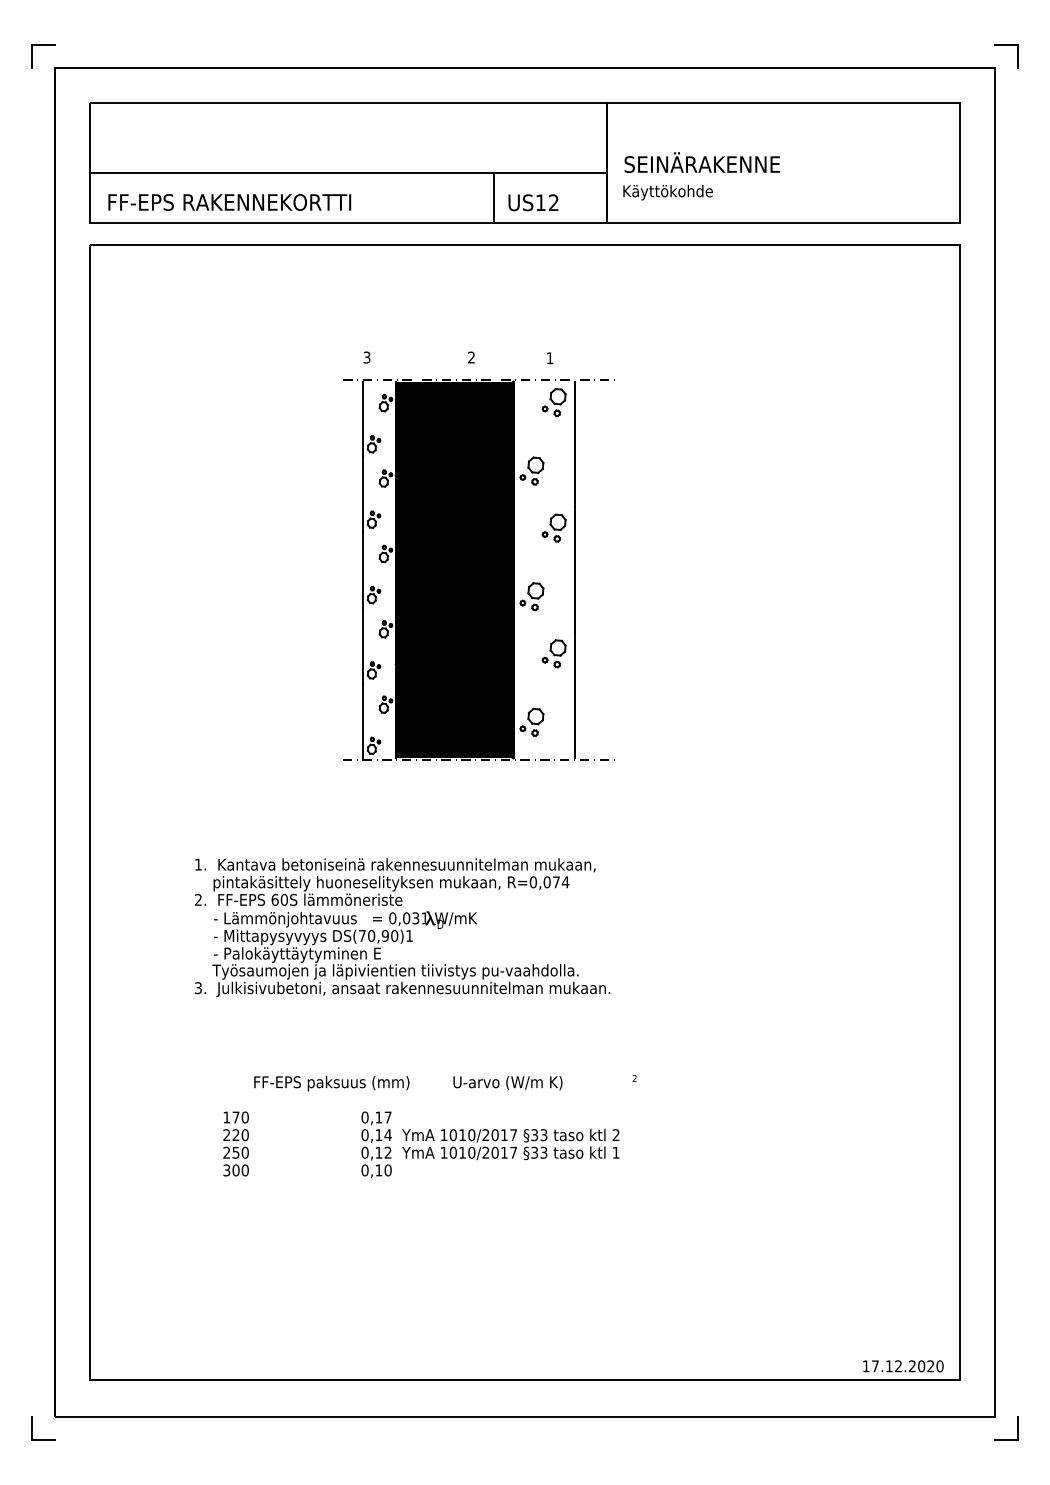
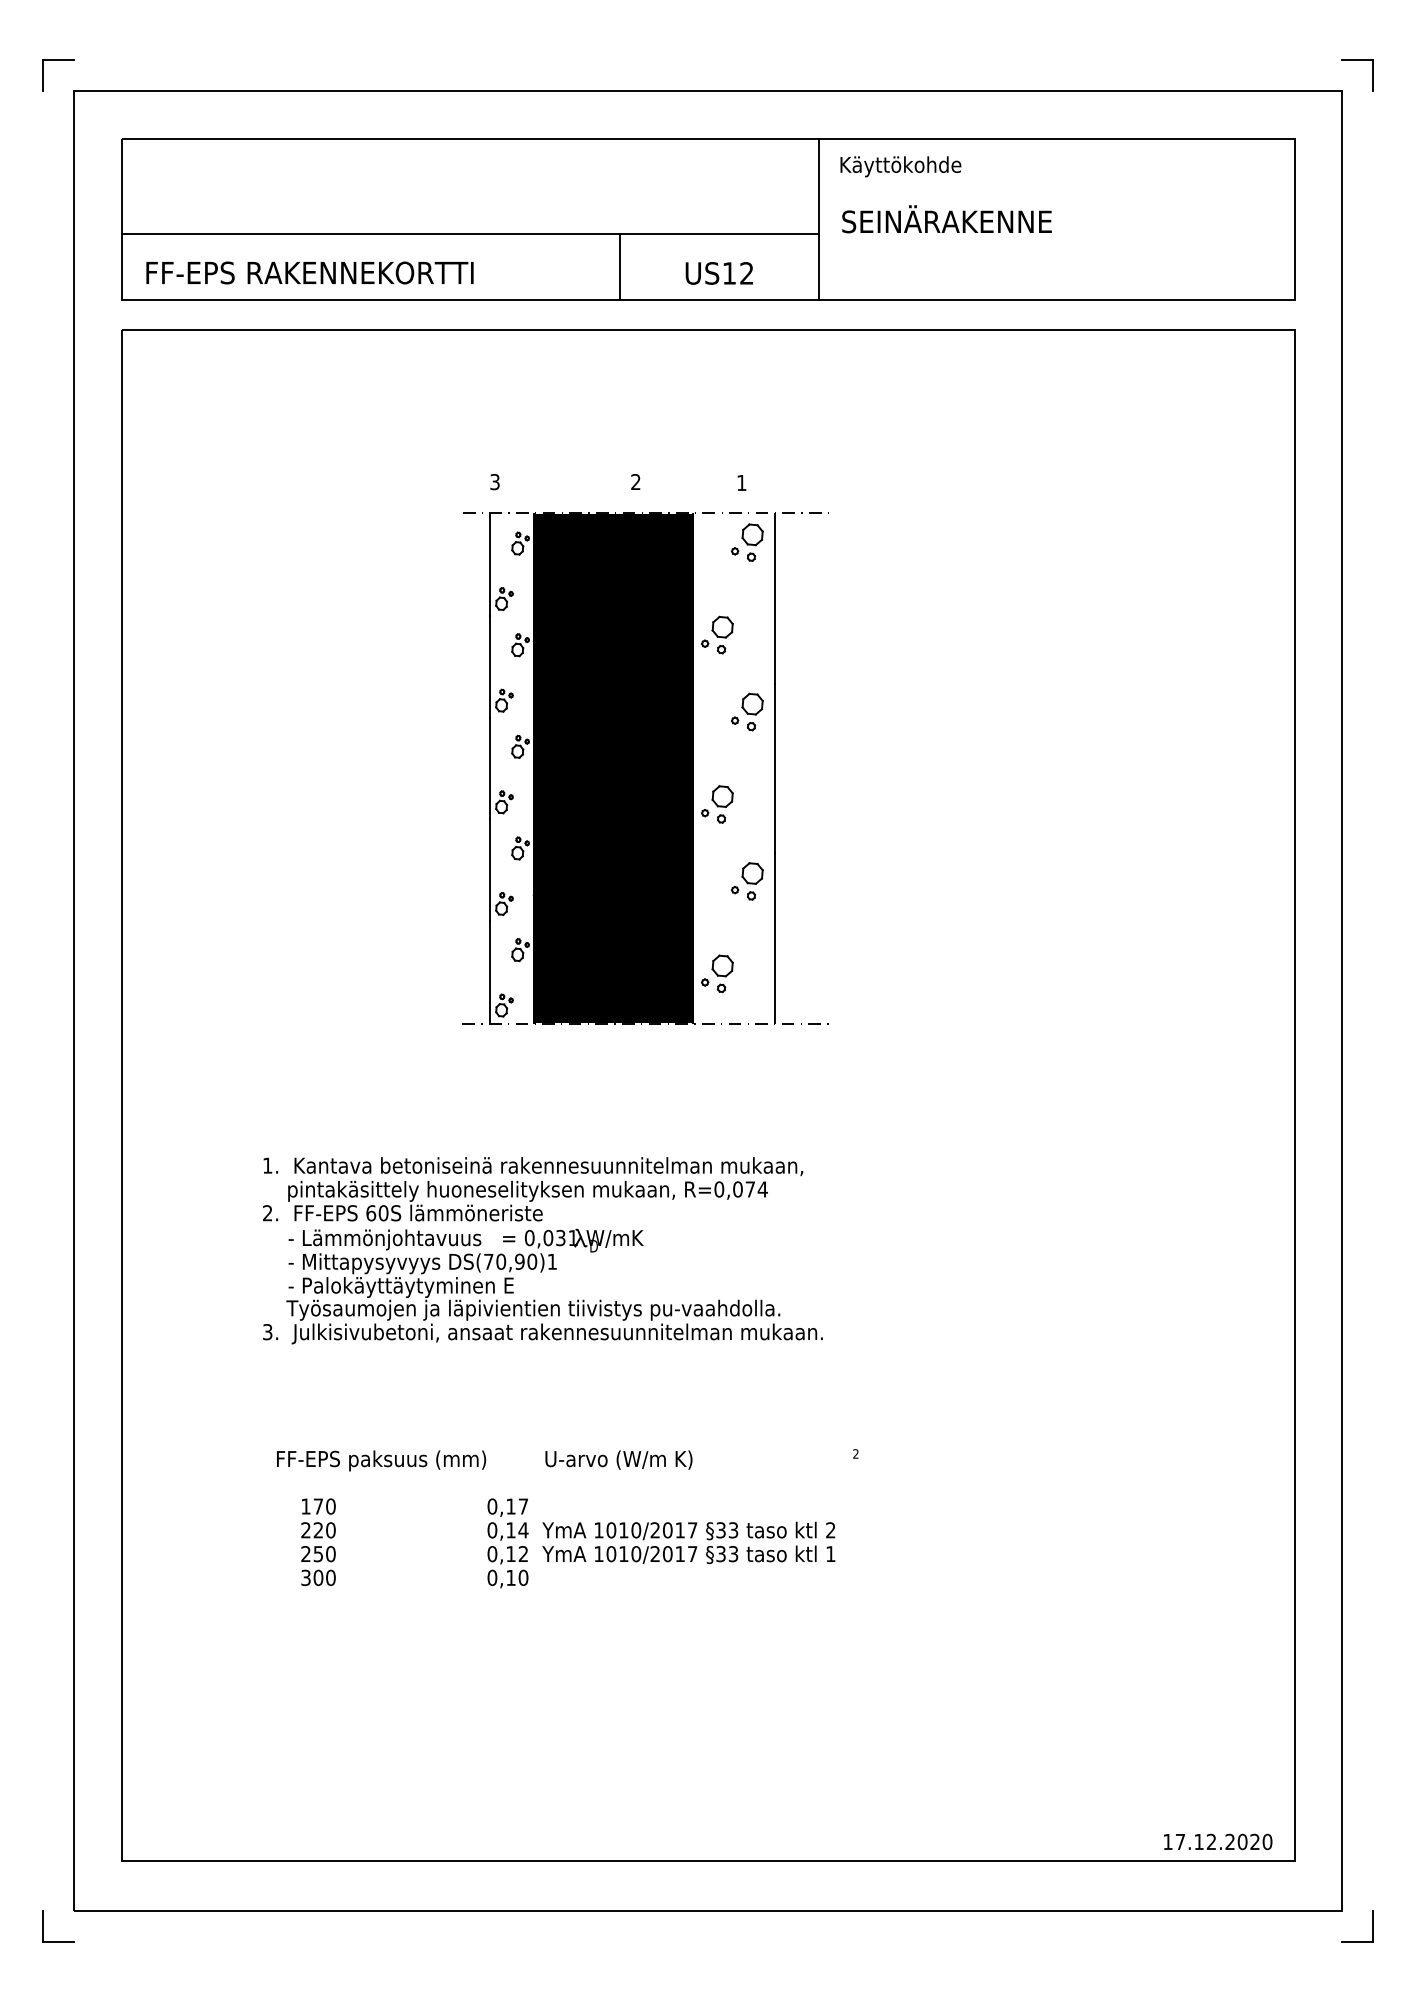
text: (667, 192) -> (900, 166), moved
line: (493, 197) -> (619, 266), moved
text: (408, 1083) -> (484, 1460), moved

